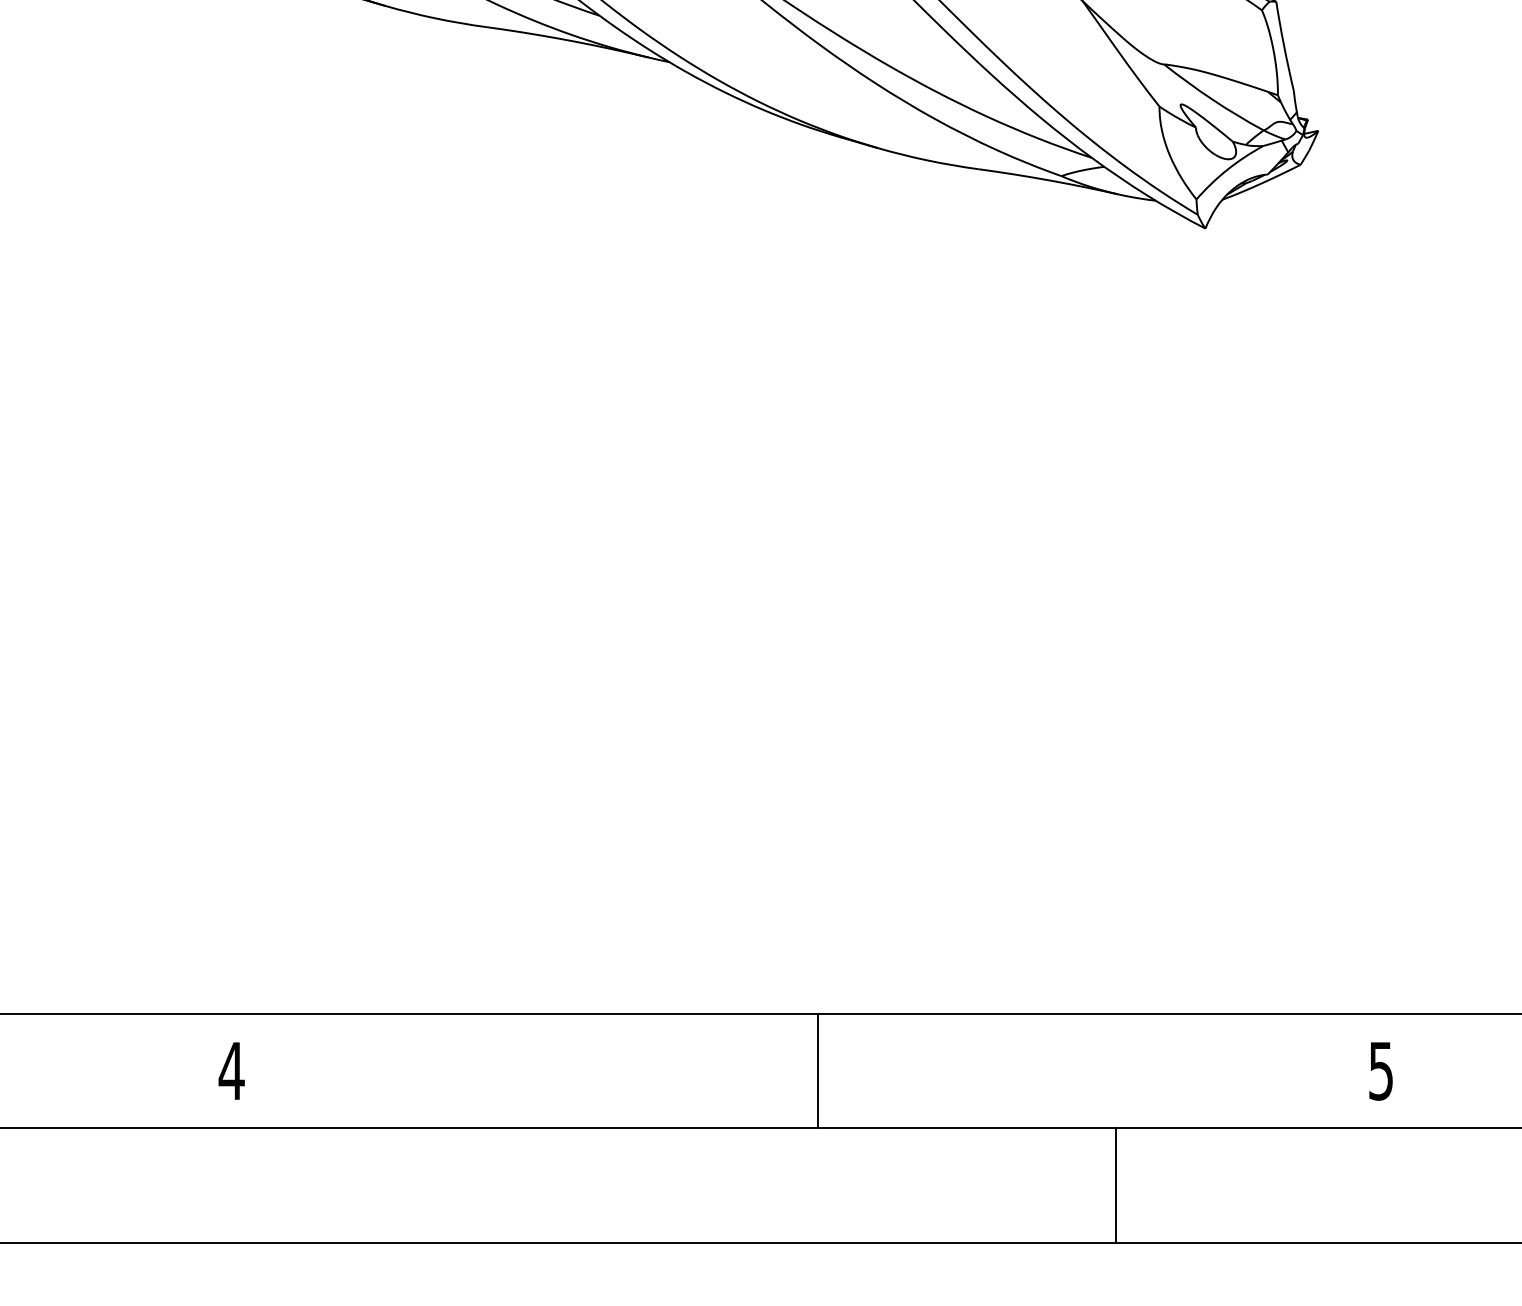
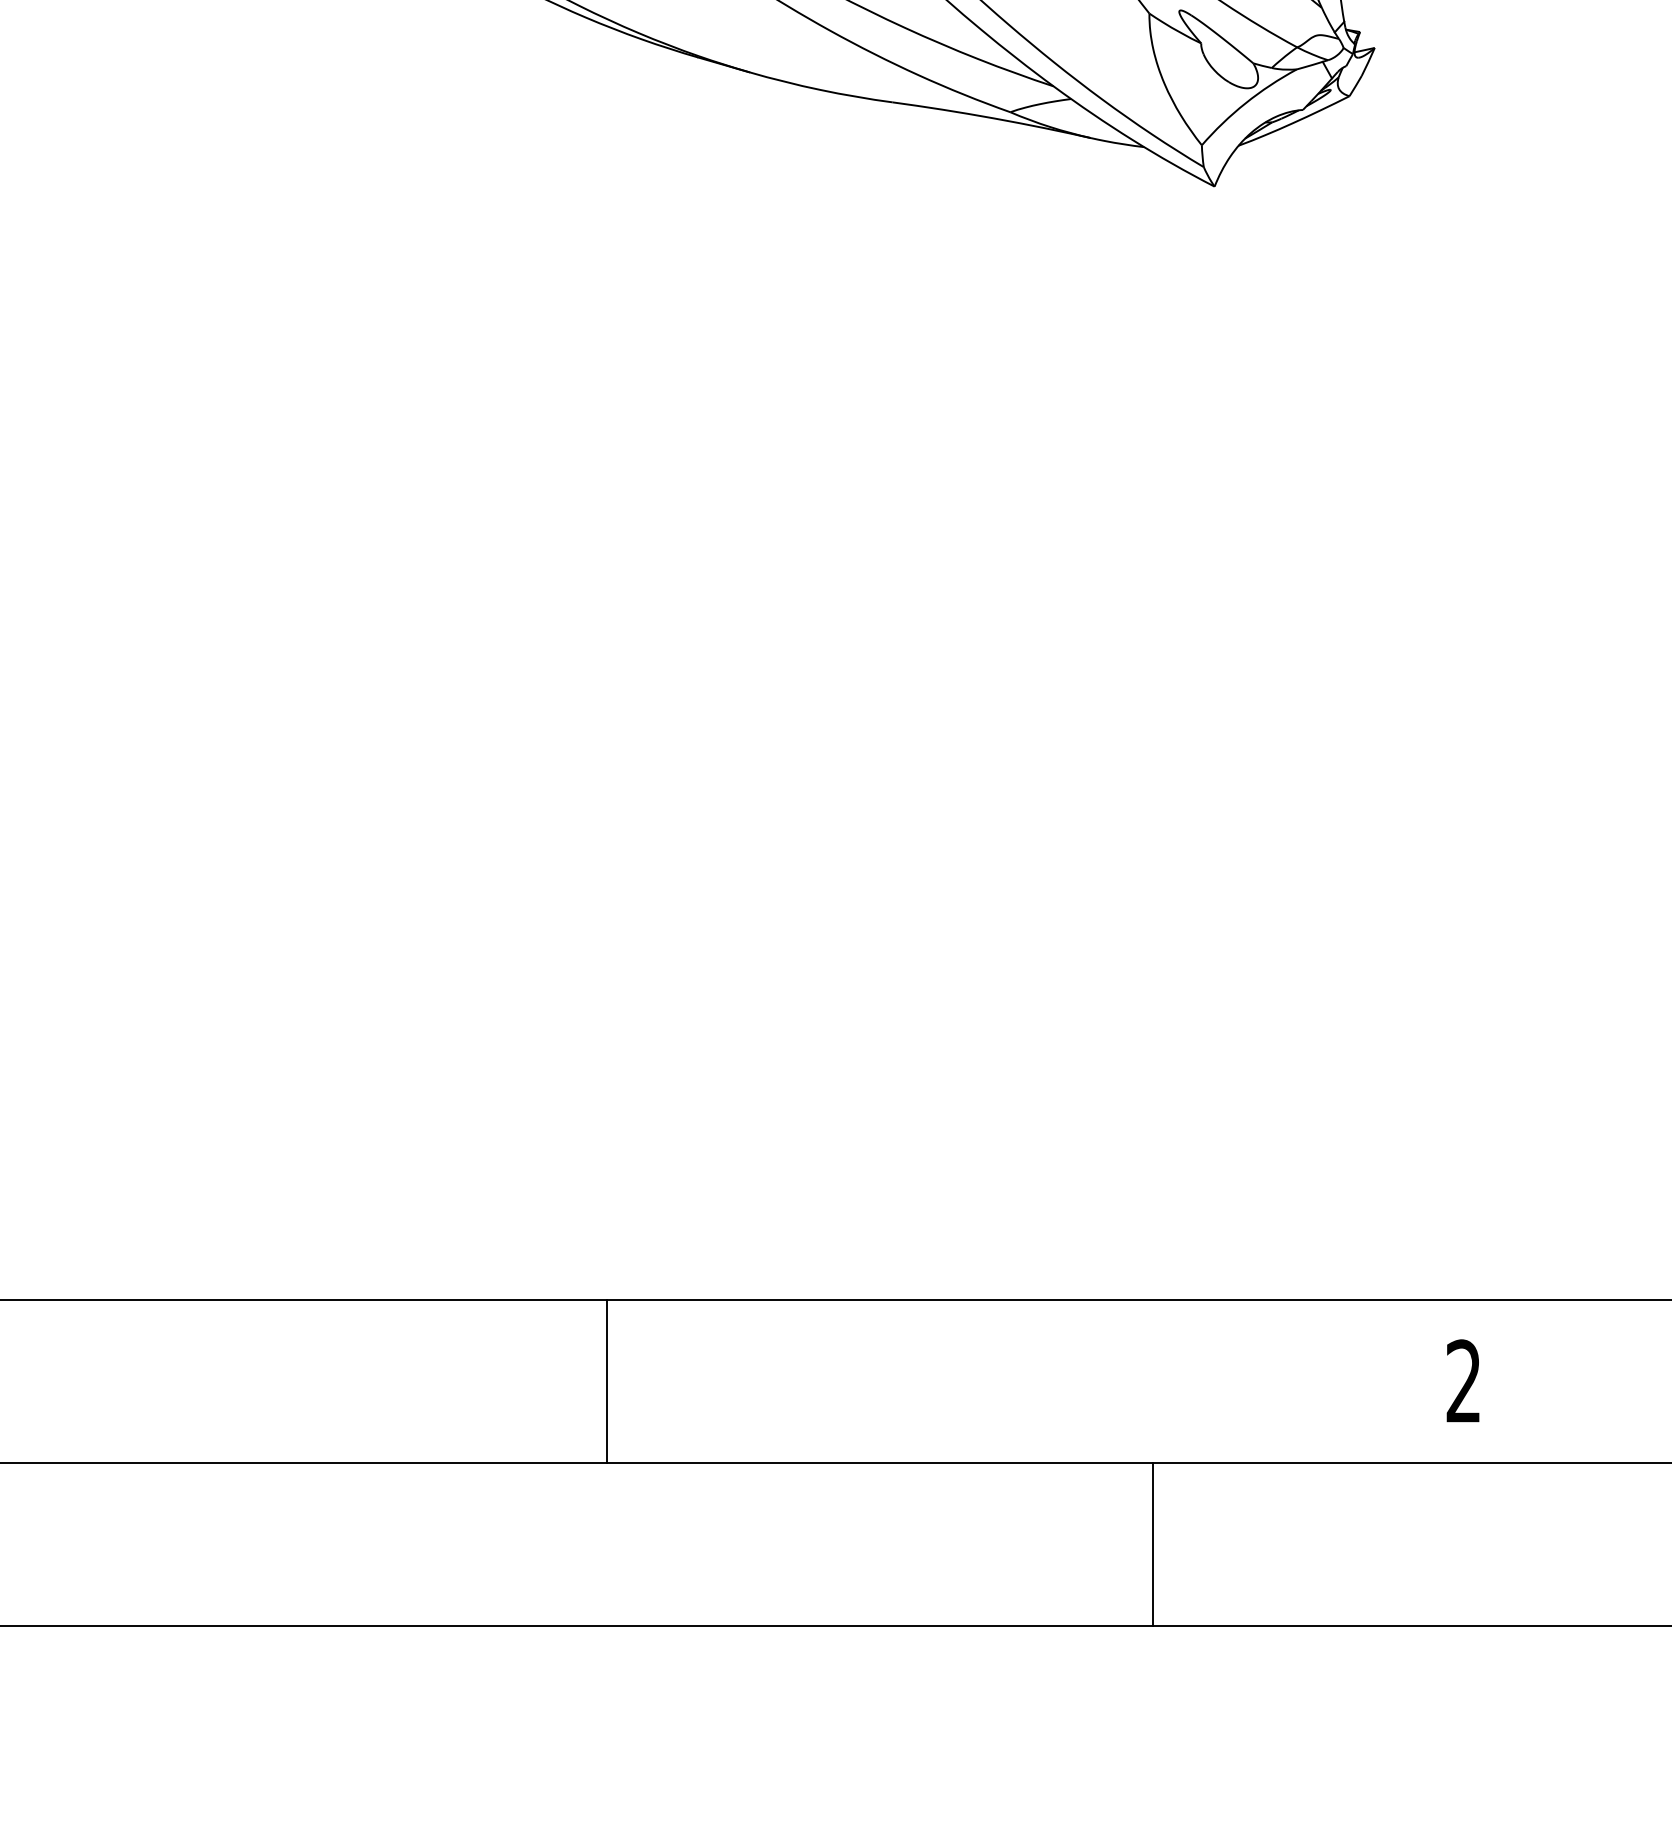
line: (817, 1070) -> (606, 1380), moved
text: (1380, 1070) -> (1462, 1380), 5 -> 2
line: (1116, 1185) -> (1153, 1543), moved

